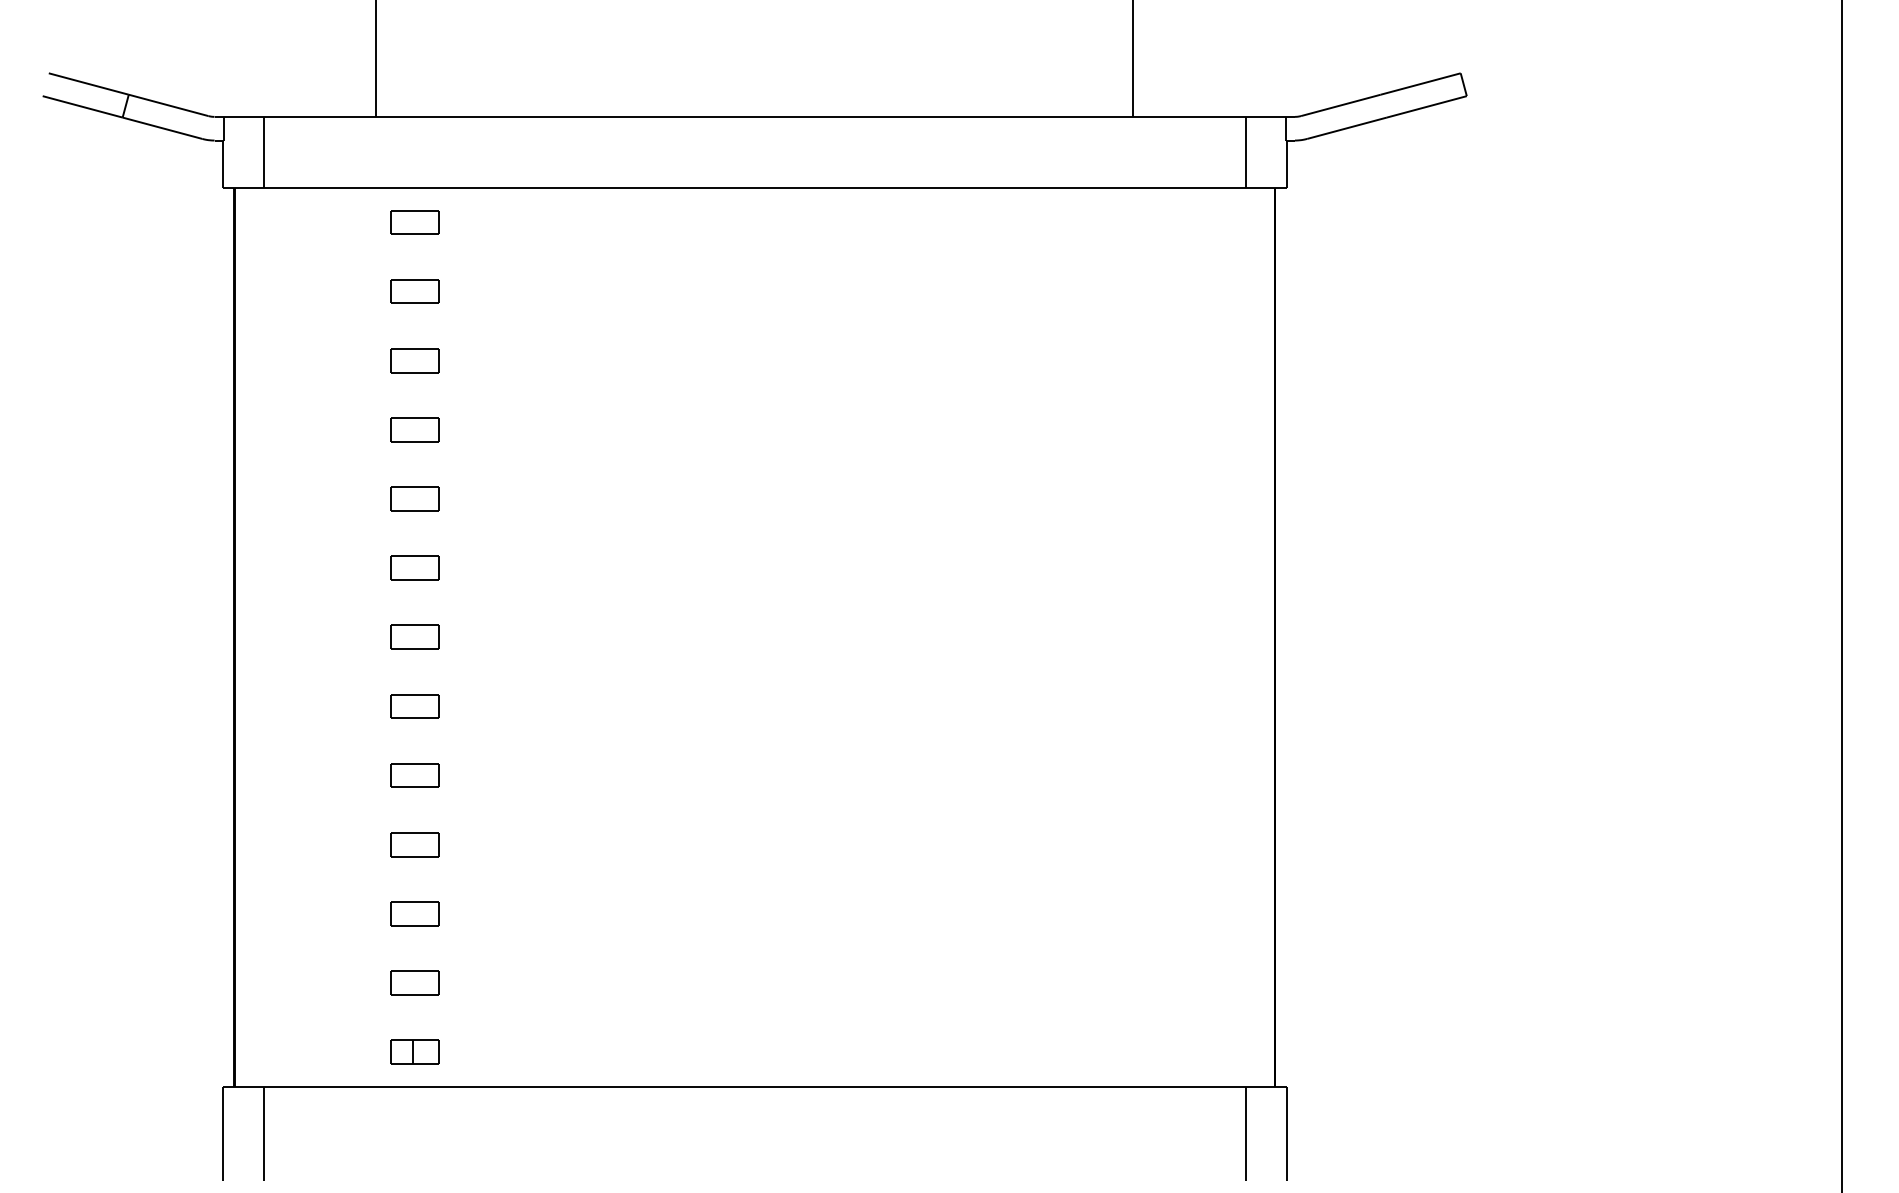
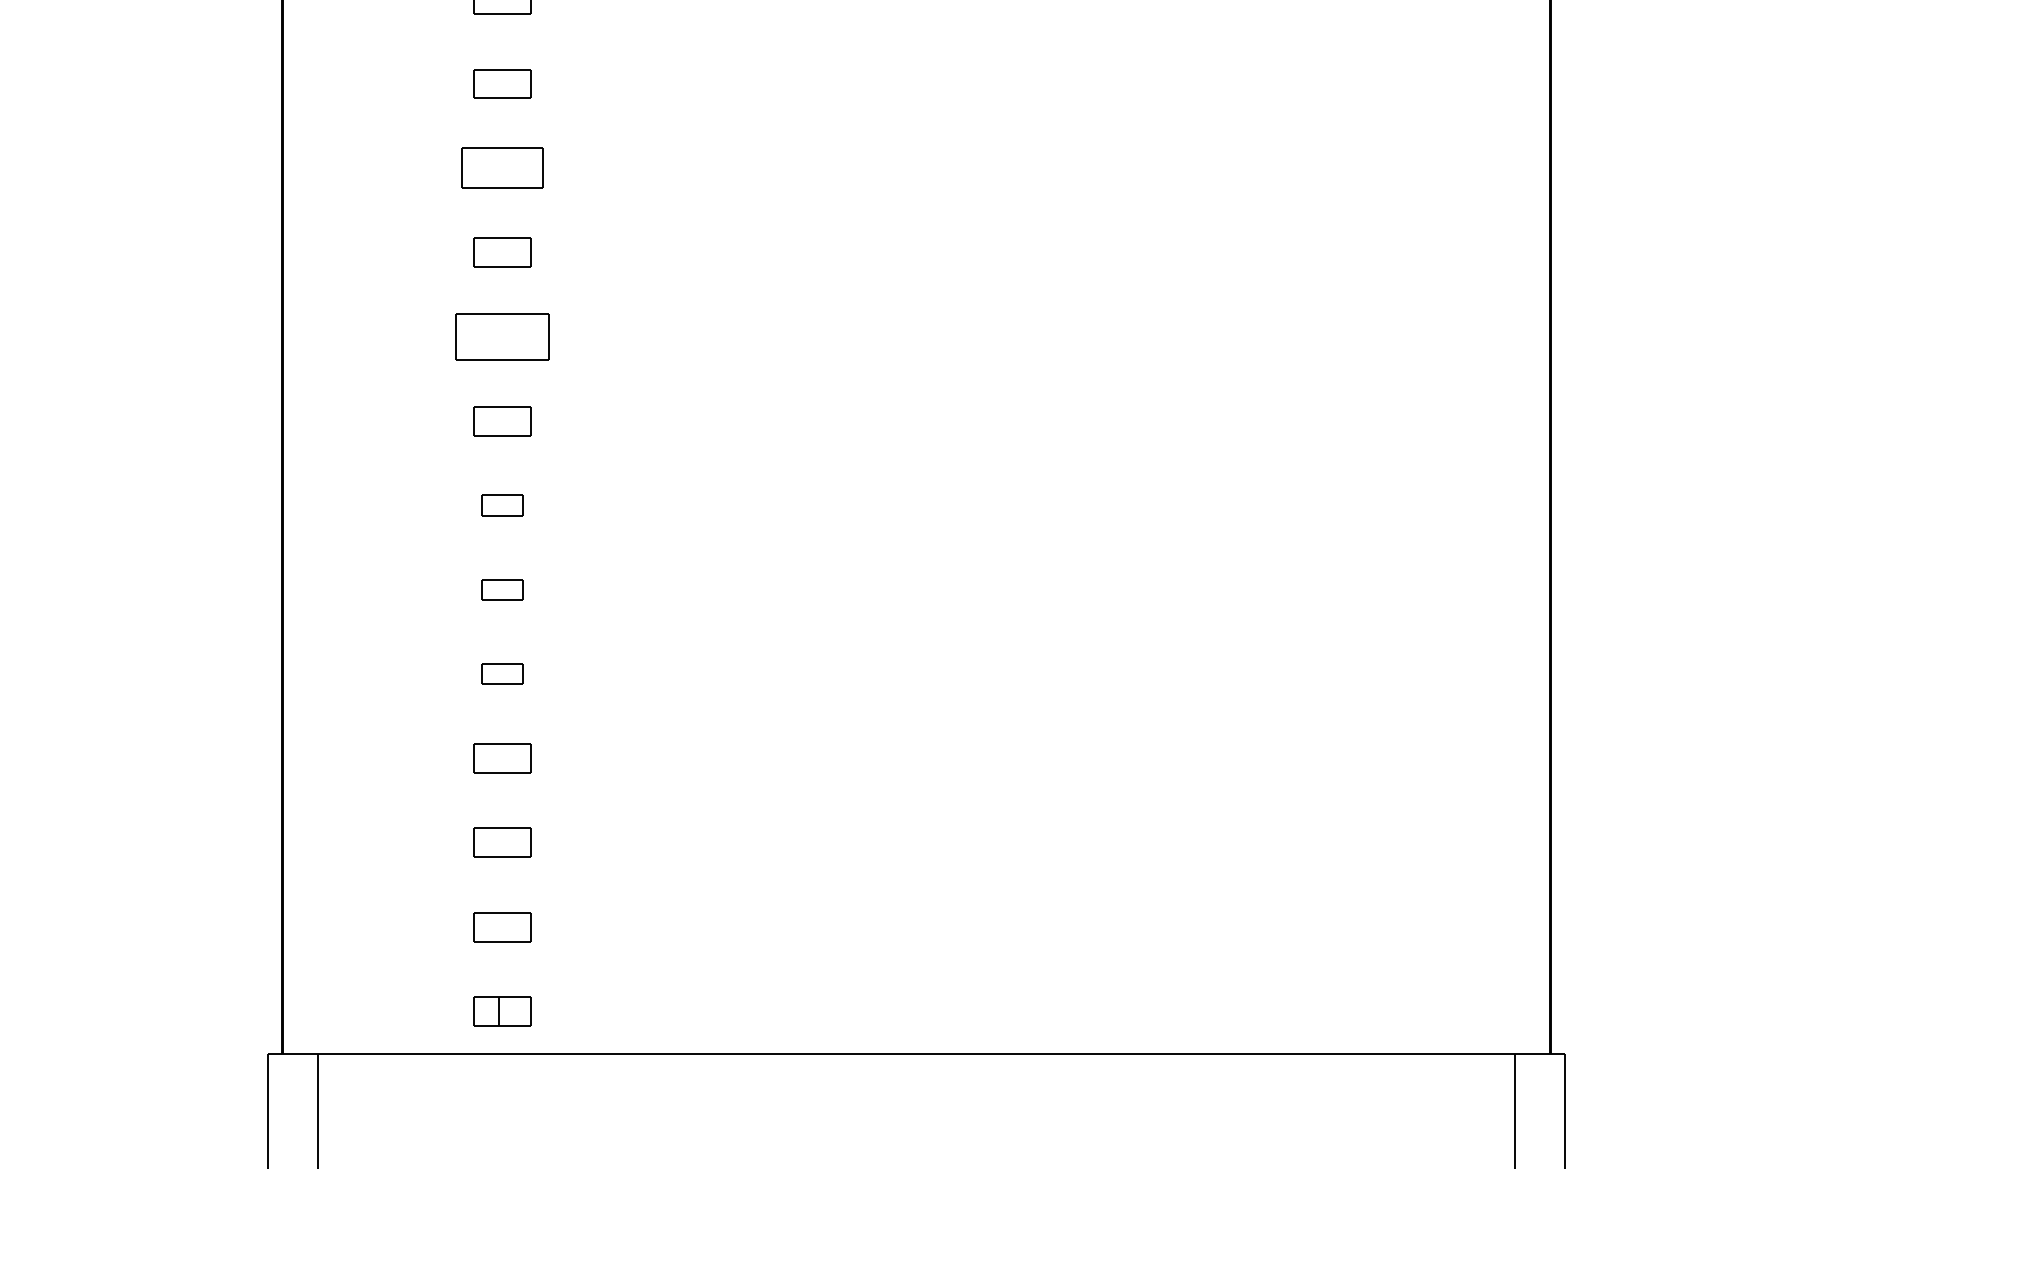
part: (414, 360) -> (501, 168), size x1.4
part: (414, 498) -> (501, 336), size x1.6
part: (414, 636) -> (501, 504), size x0.7
part: (414, 706) -> (501, 589), size x0.7
part: (414, 775) -> (501, 674), size x0.7

